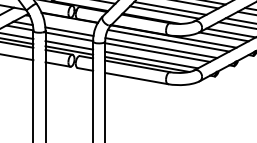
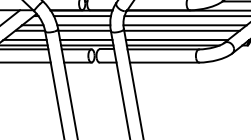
line: (69, 22) -> (82, 15), added

